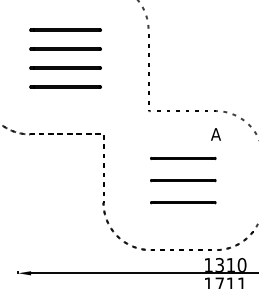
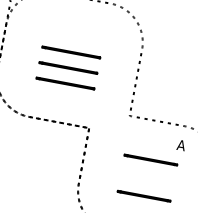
line: (65, 29) -> (74, 36), removed
line: (183, 180) -> (147, 178), removed

